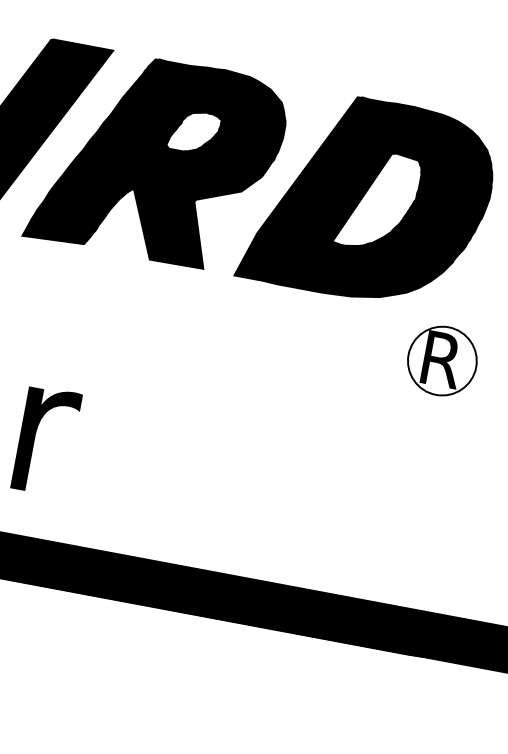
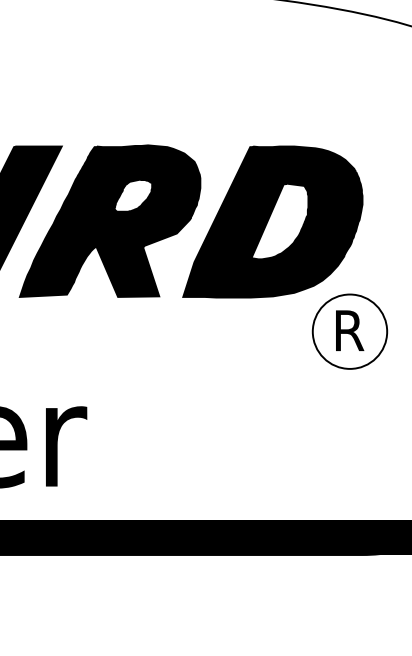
circle: (441, 360) -> (349, 331), size x1.43

